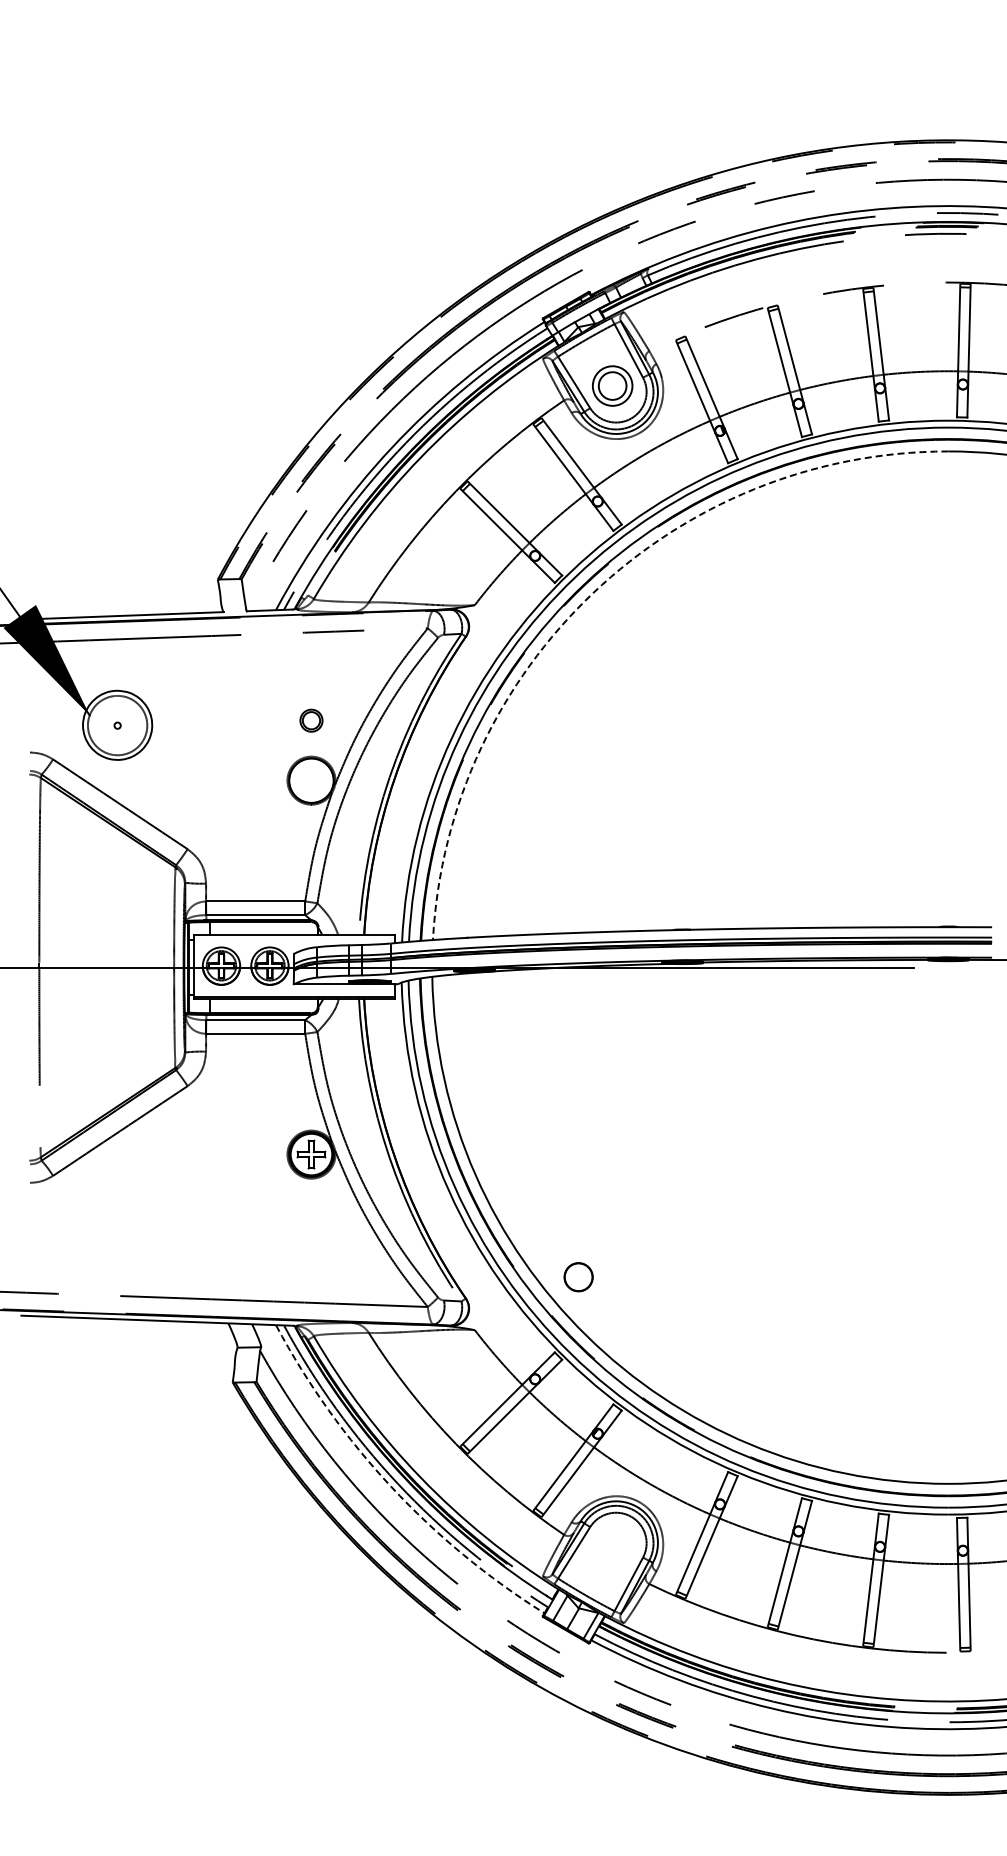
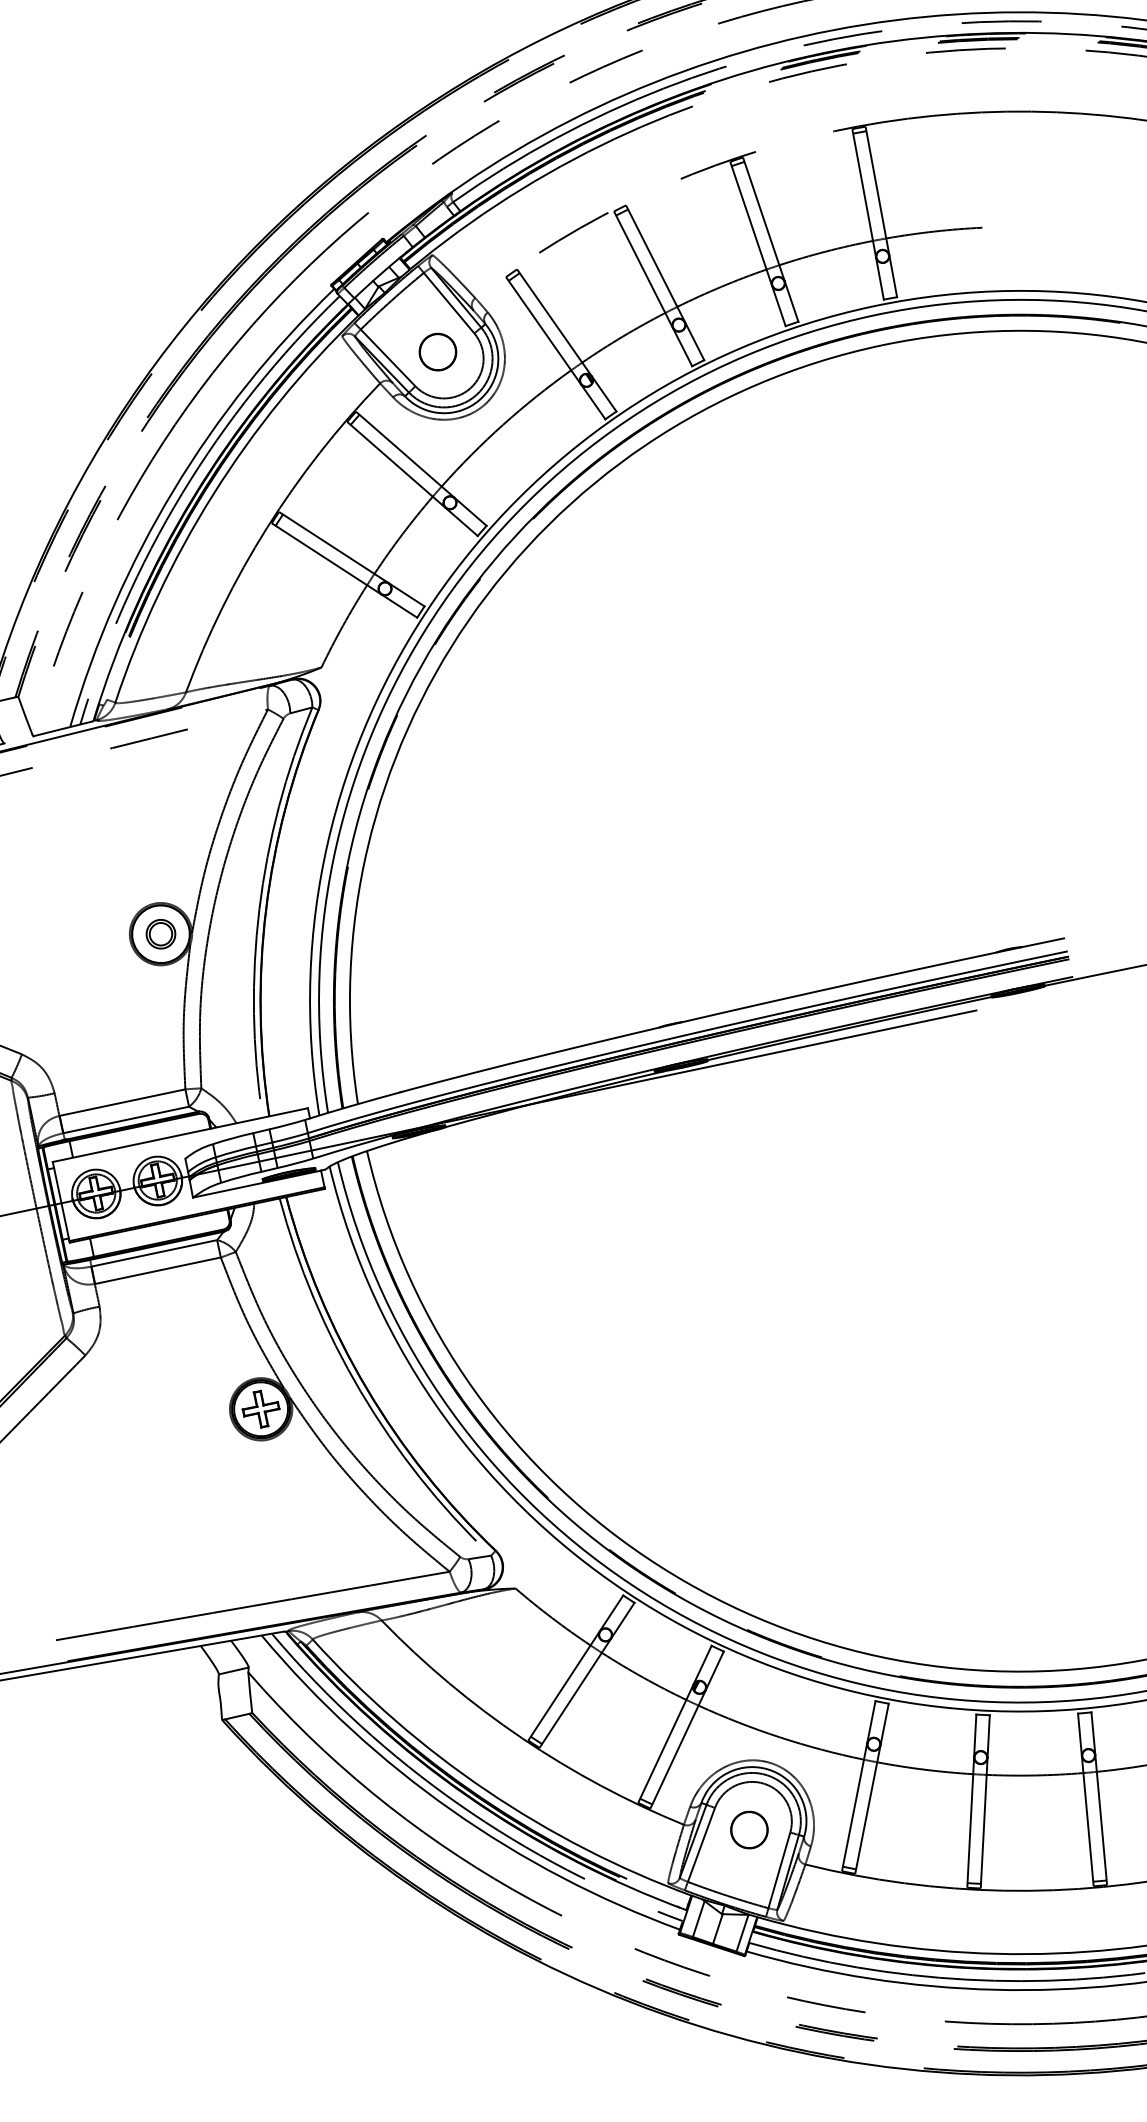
circle: (612, 385) -> (437, 351), size x0.71
arc: (593, 593) -> (469, 620), dashed -> solid
part: (311, 720) -> (160, 933), moved
circle: (578, 1277) -> (749, 1830), moved
arc: (391, 1487) -> (451, 1810), dashed -> solid

